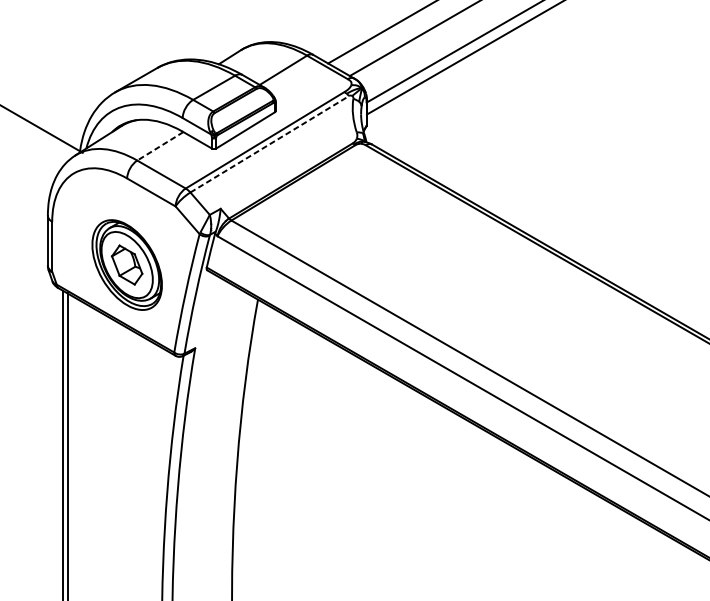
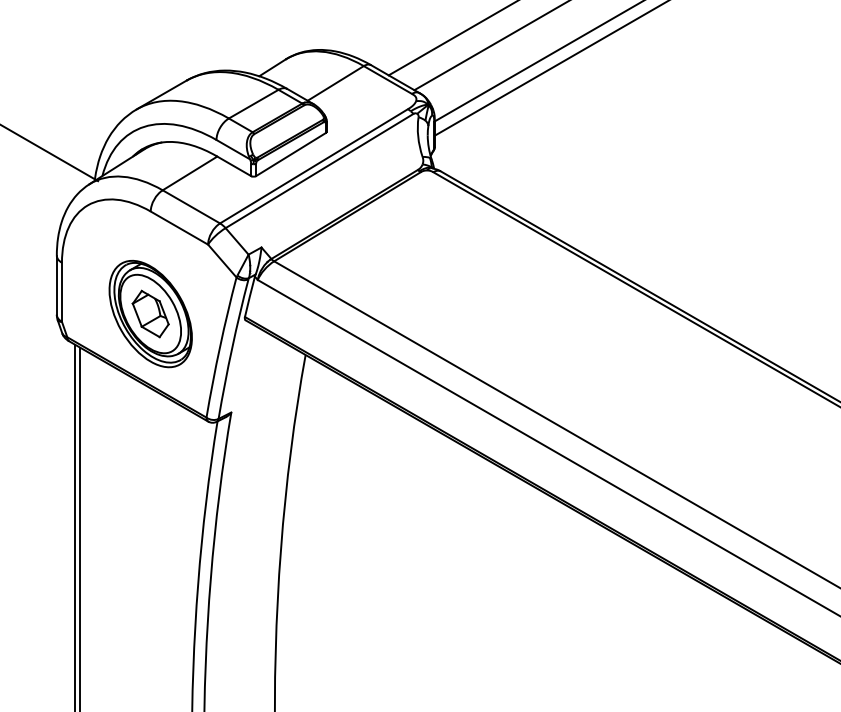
line: (269, 144) -> (319, 171), dashed -> solid
line: (159, 146) -> (189, 173), dashed -> solid

